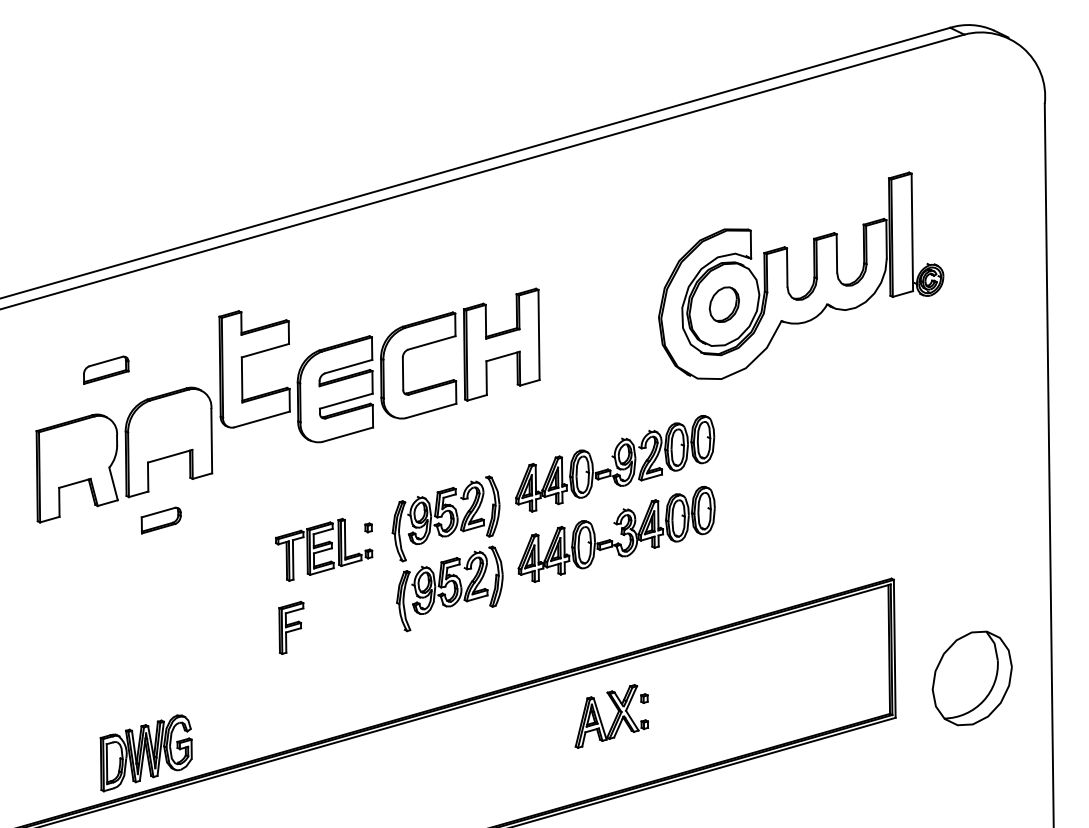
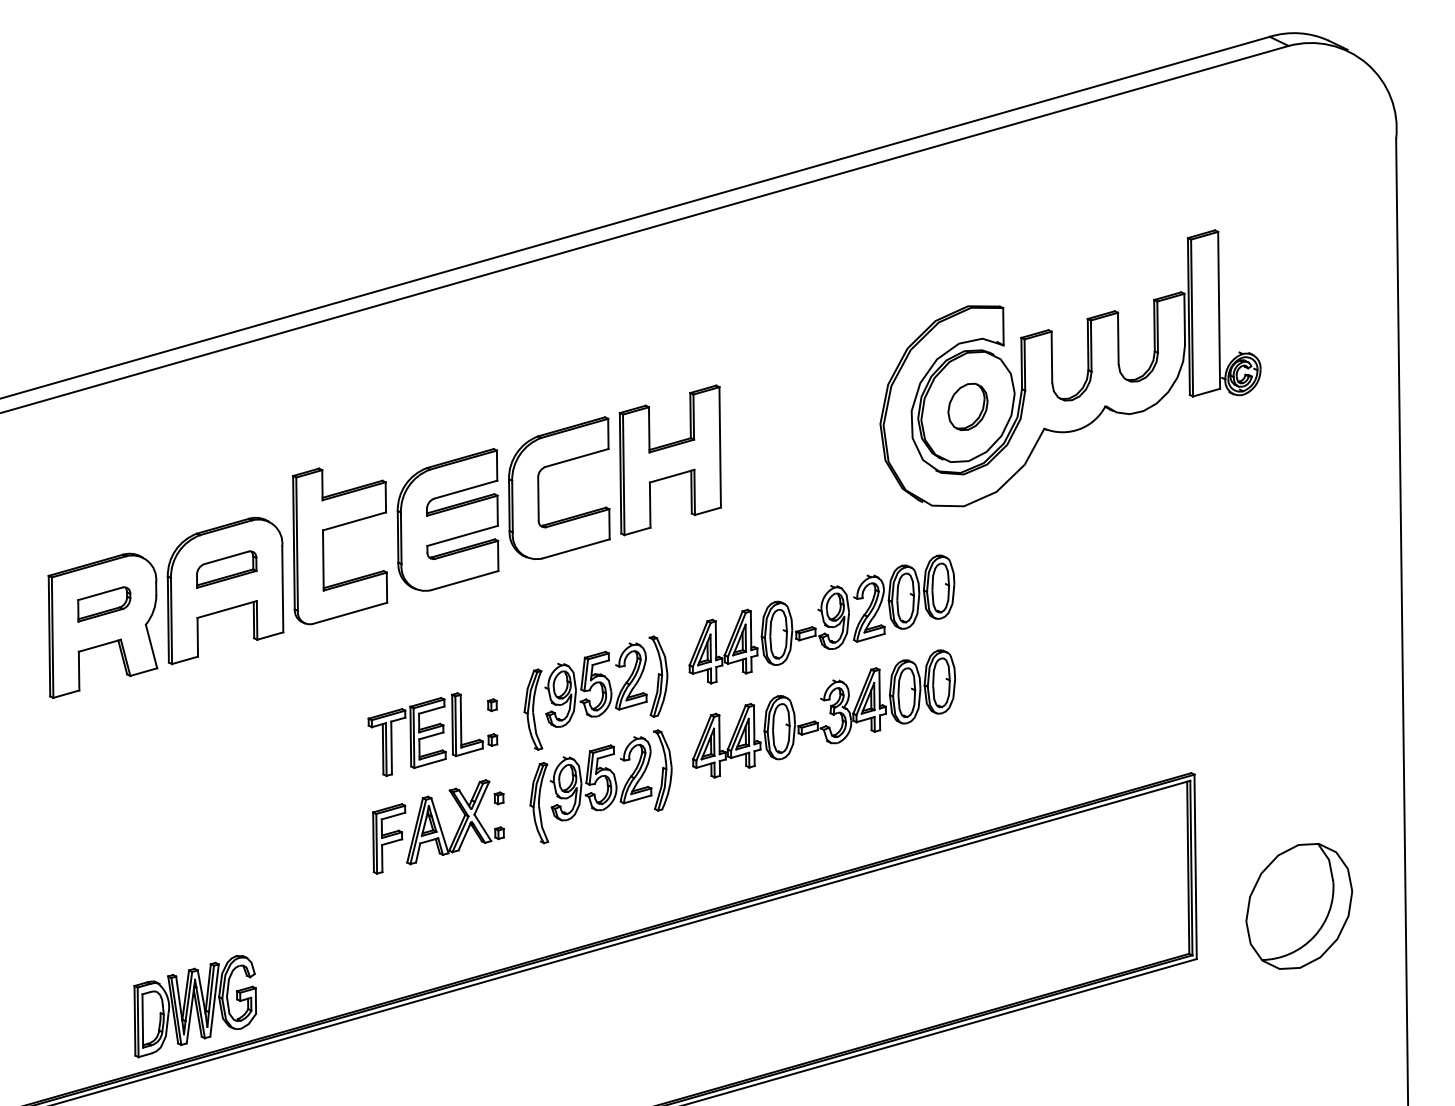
part: (242, 369) -> (324, 546), moved
part: (106, 370) -> (226, 569), moved
part: (161, 520) -> (104, 604), moved
part: (611, 716) -> (455, 822), moved

